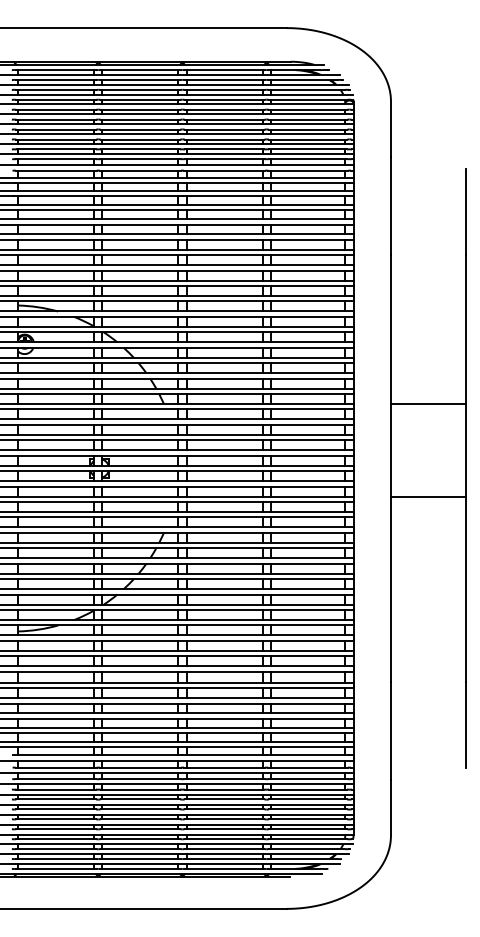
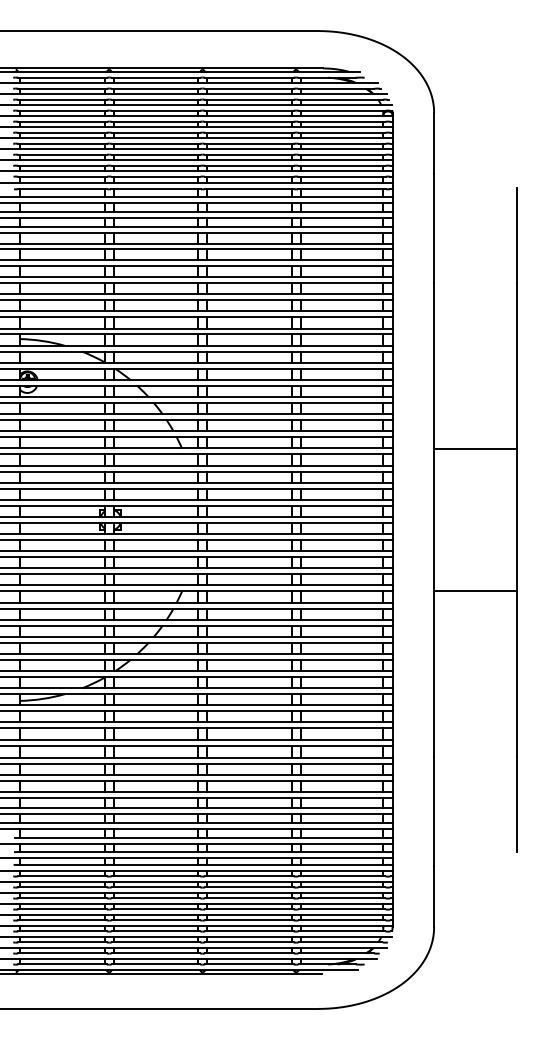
line: (427, 496) -> (474, 591), moved

